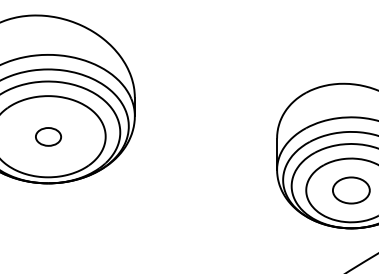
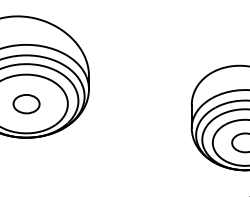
part: (48, 136) -> (26, 103), size x1.43

